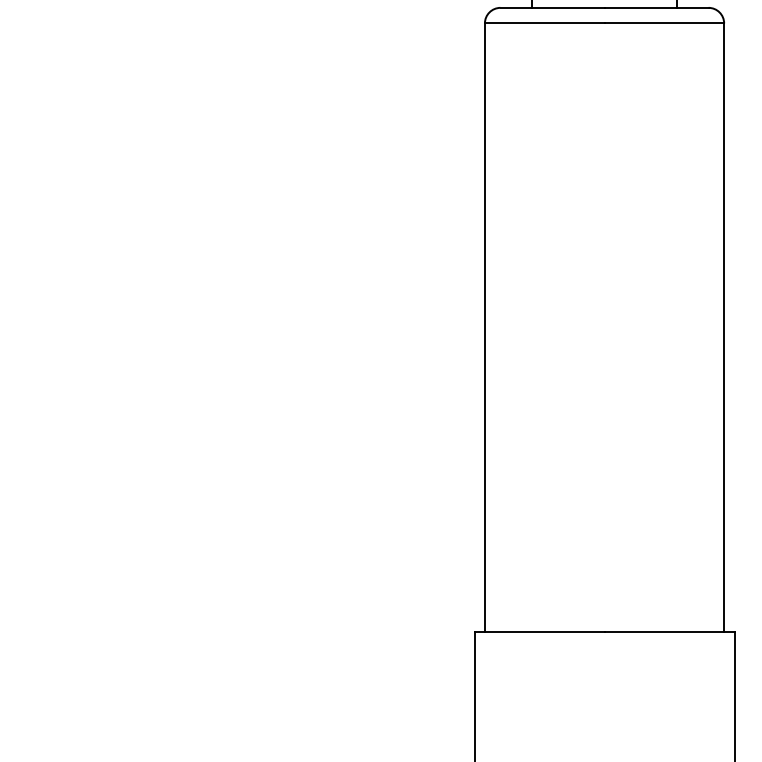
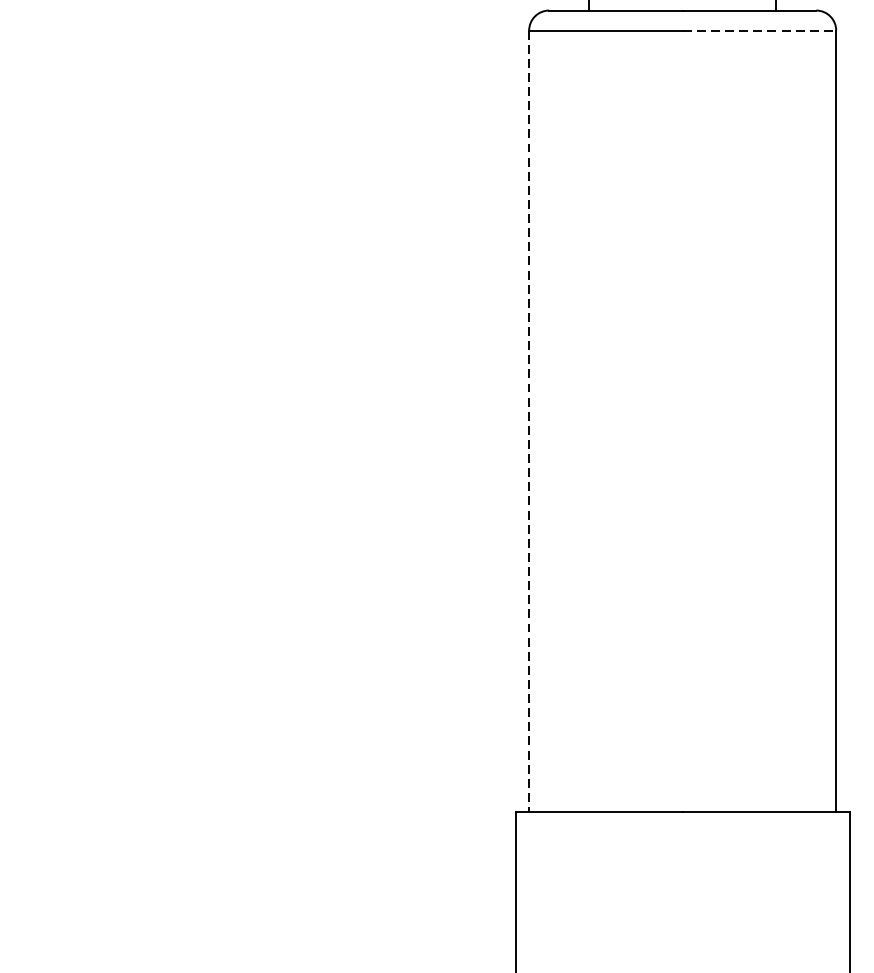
line: (664, 23) -> (759, 30), solid -> dashed
line: (484, 328) -> (528, 422), solid -> dashed

